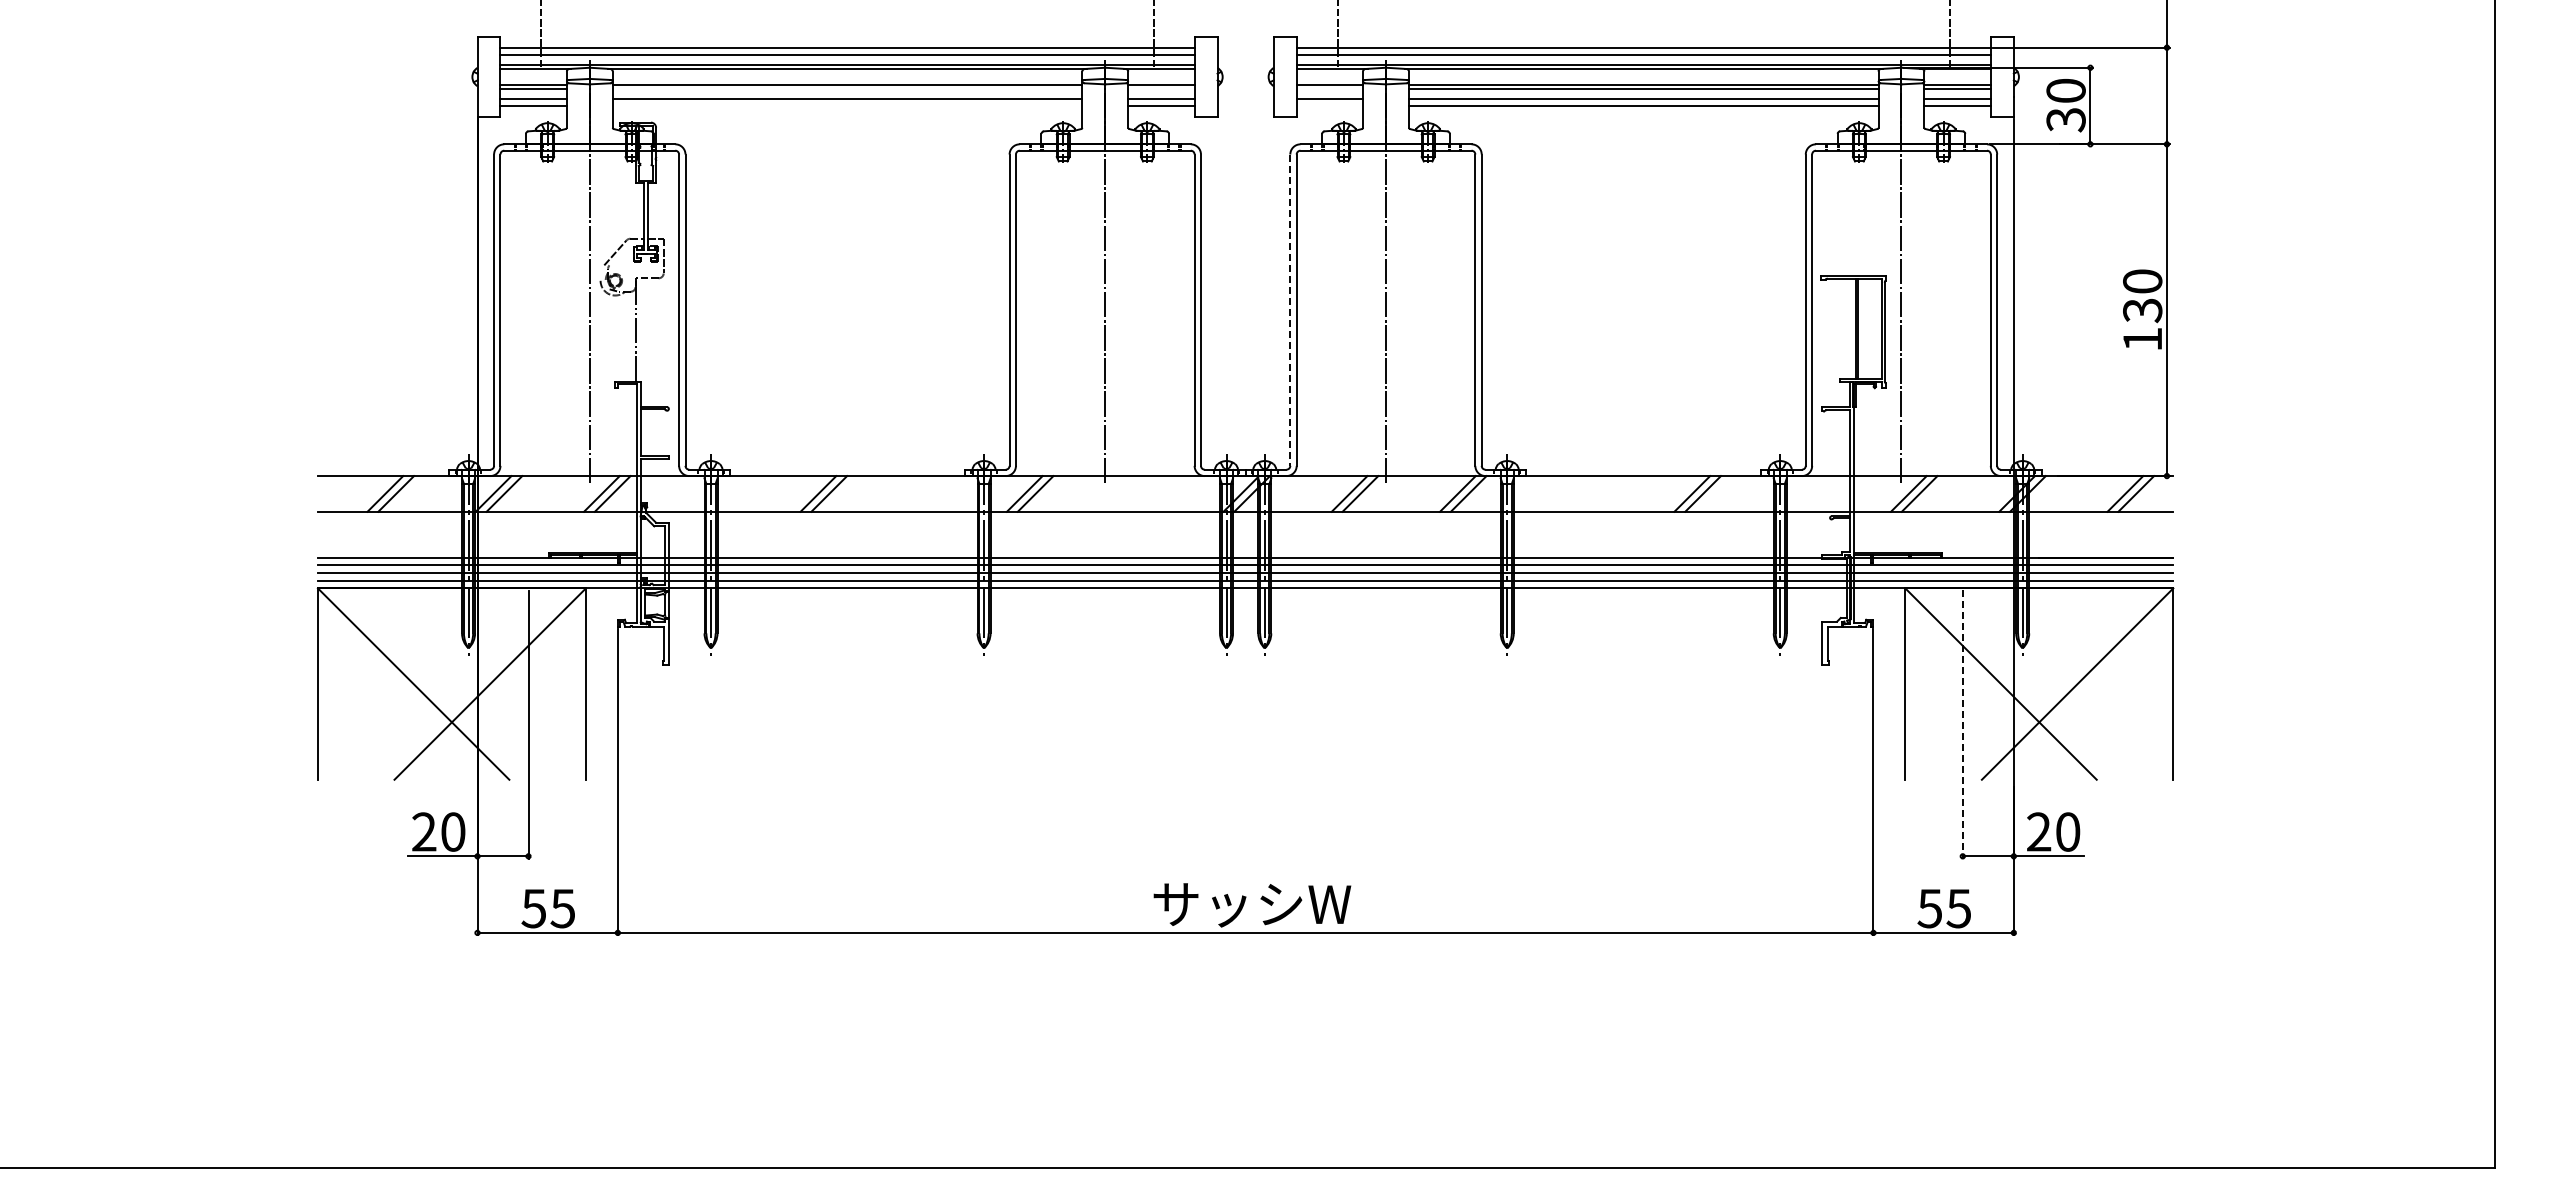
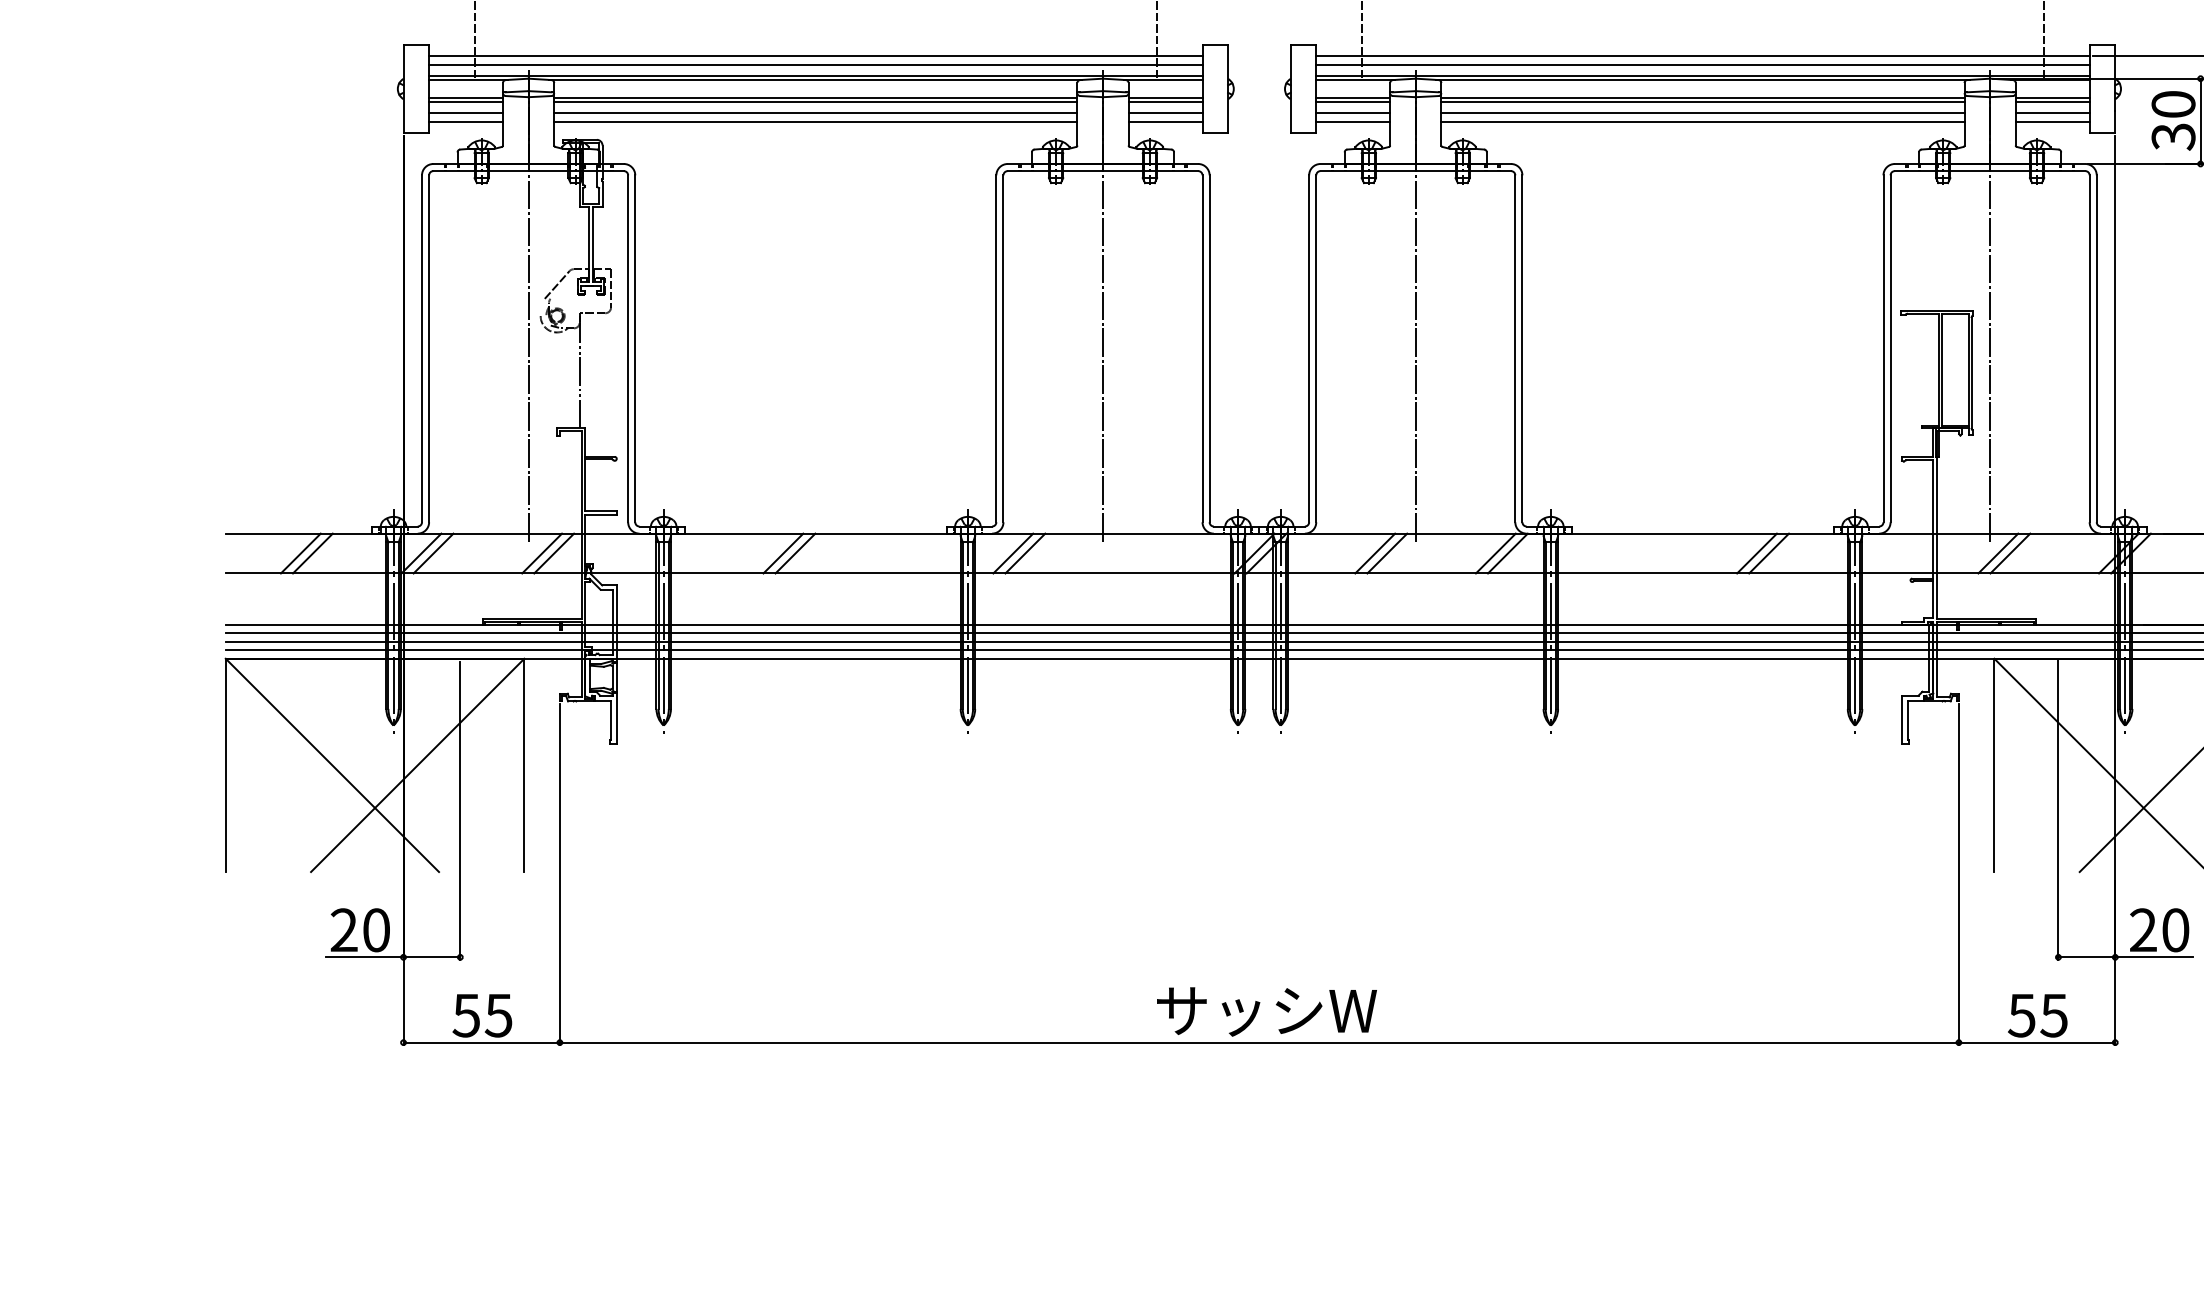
line: (847, 88) -> (815, 101), added
line: (1161, 88) -> (1165, 101), added
line: (1329, 88) -> (1352, 101), added
line: (847, 106) -> (815, 121), added
line: (1329, 106) -> (1352, 121), added
line: (1290, 310) -> (1309, 349), dashed -> solid
line: (1962, 724) -> (2058, 810), dashed -> solid

